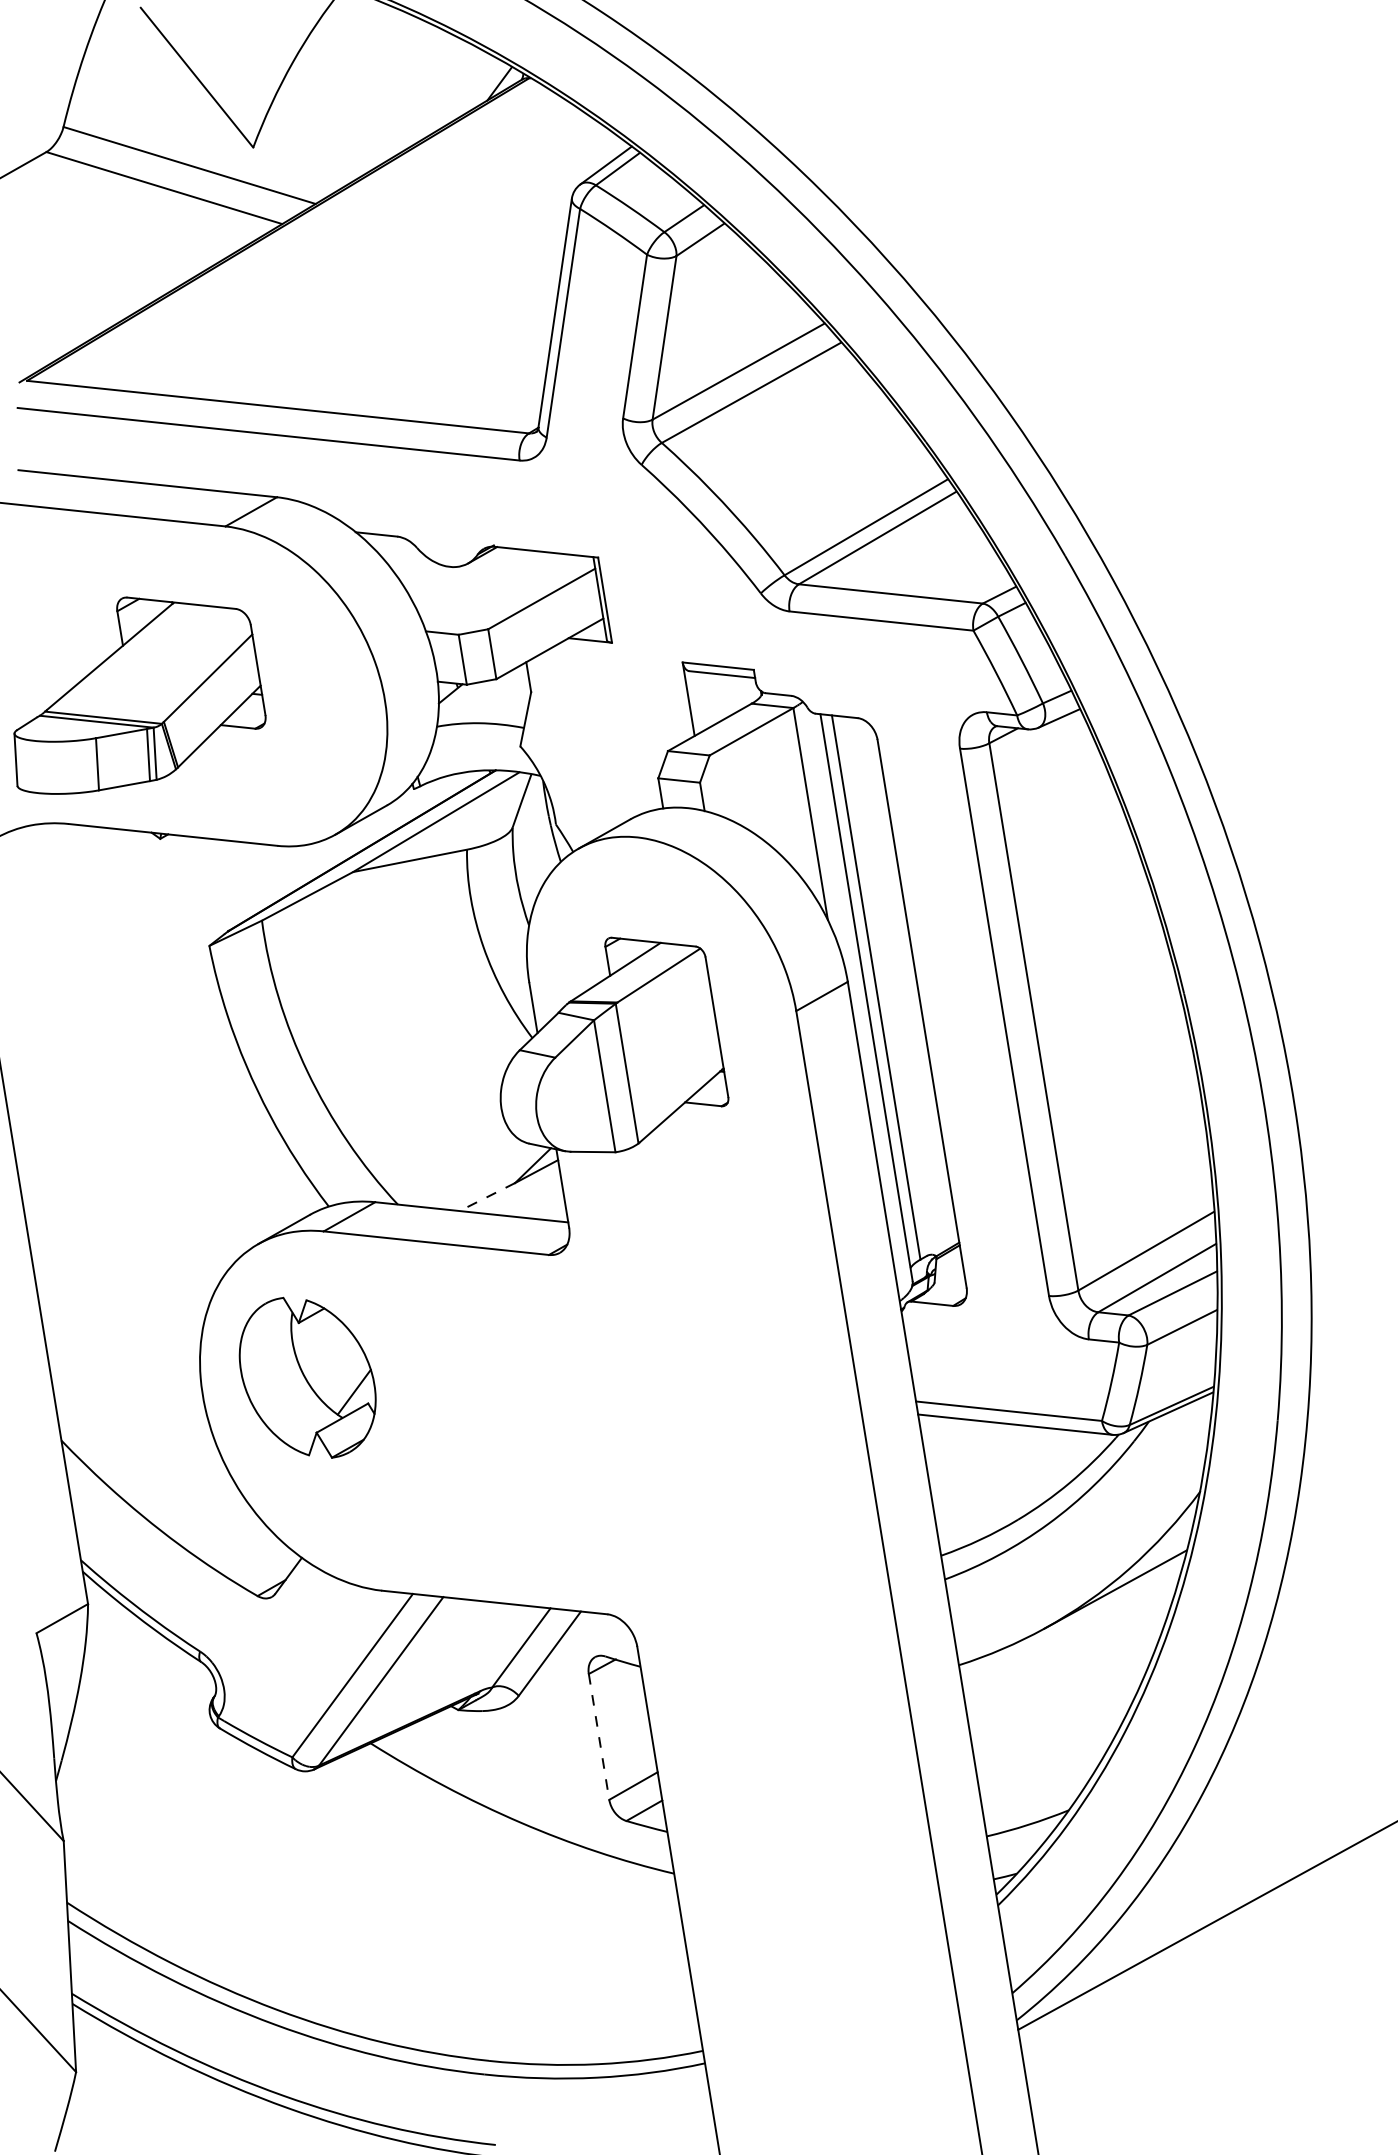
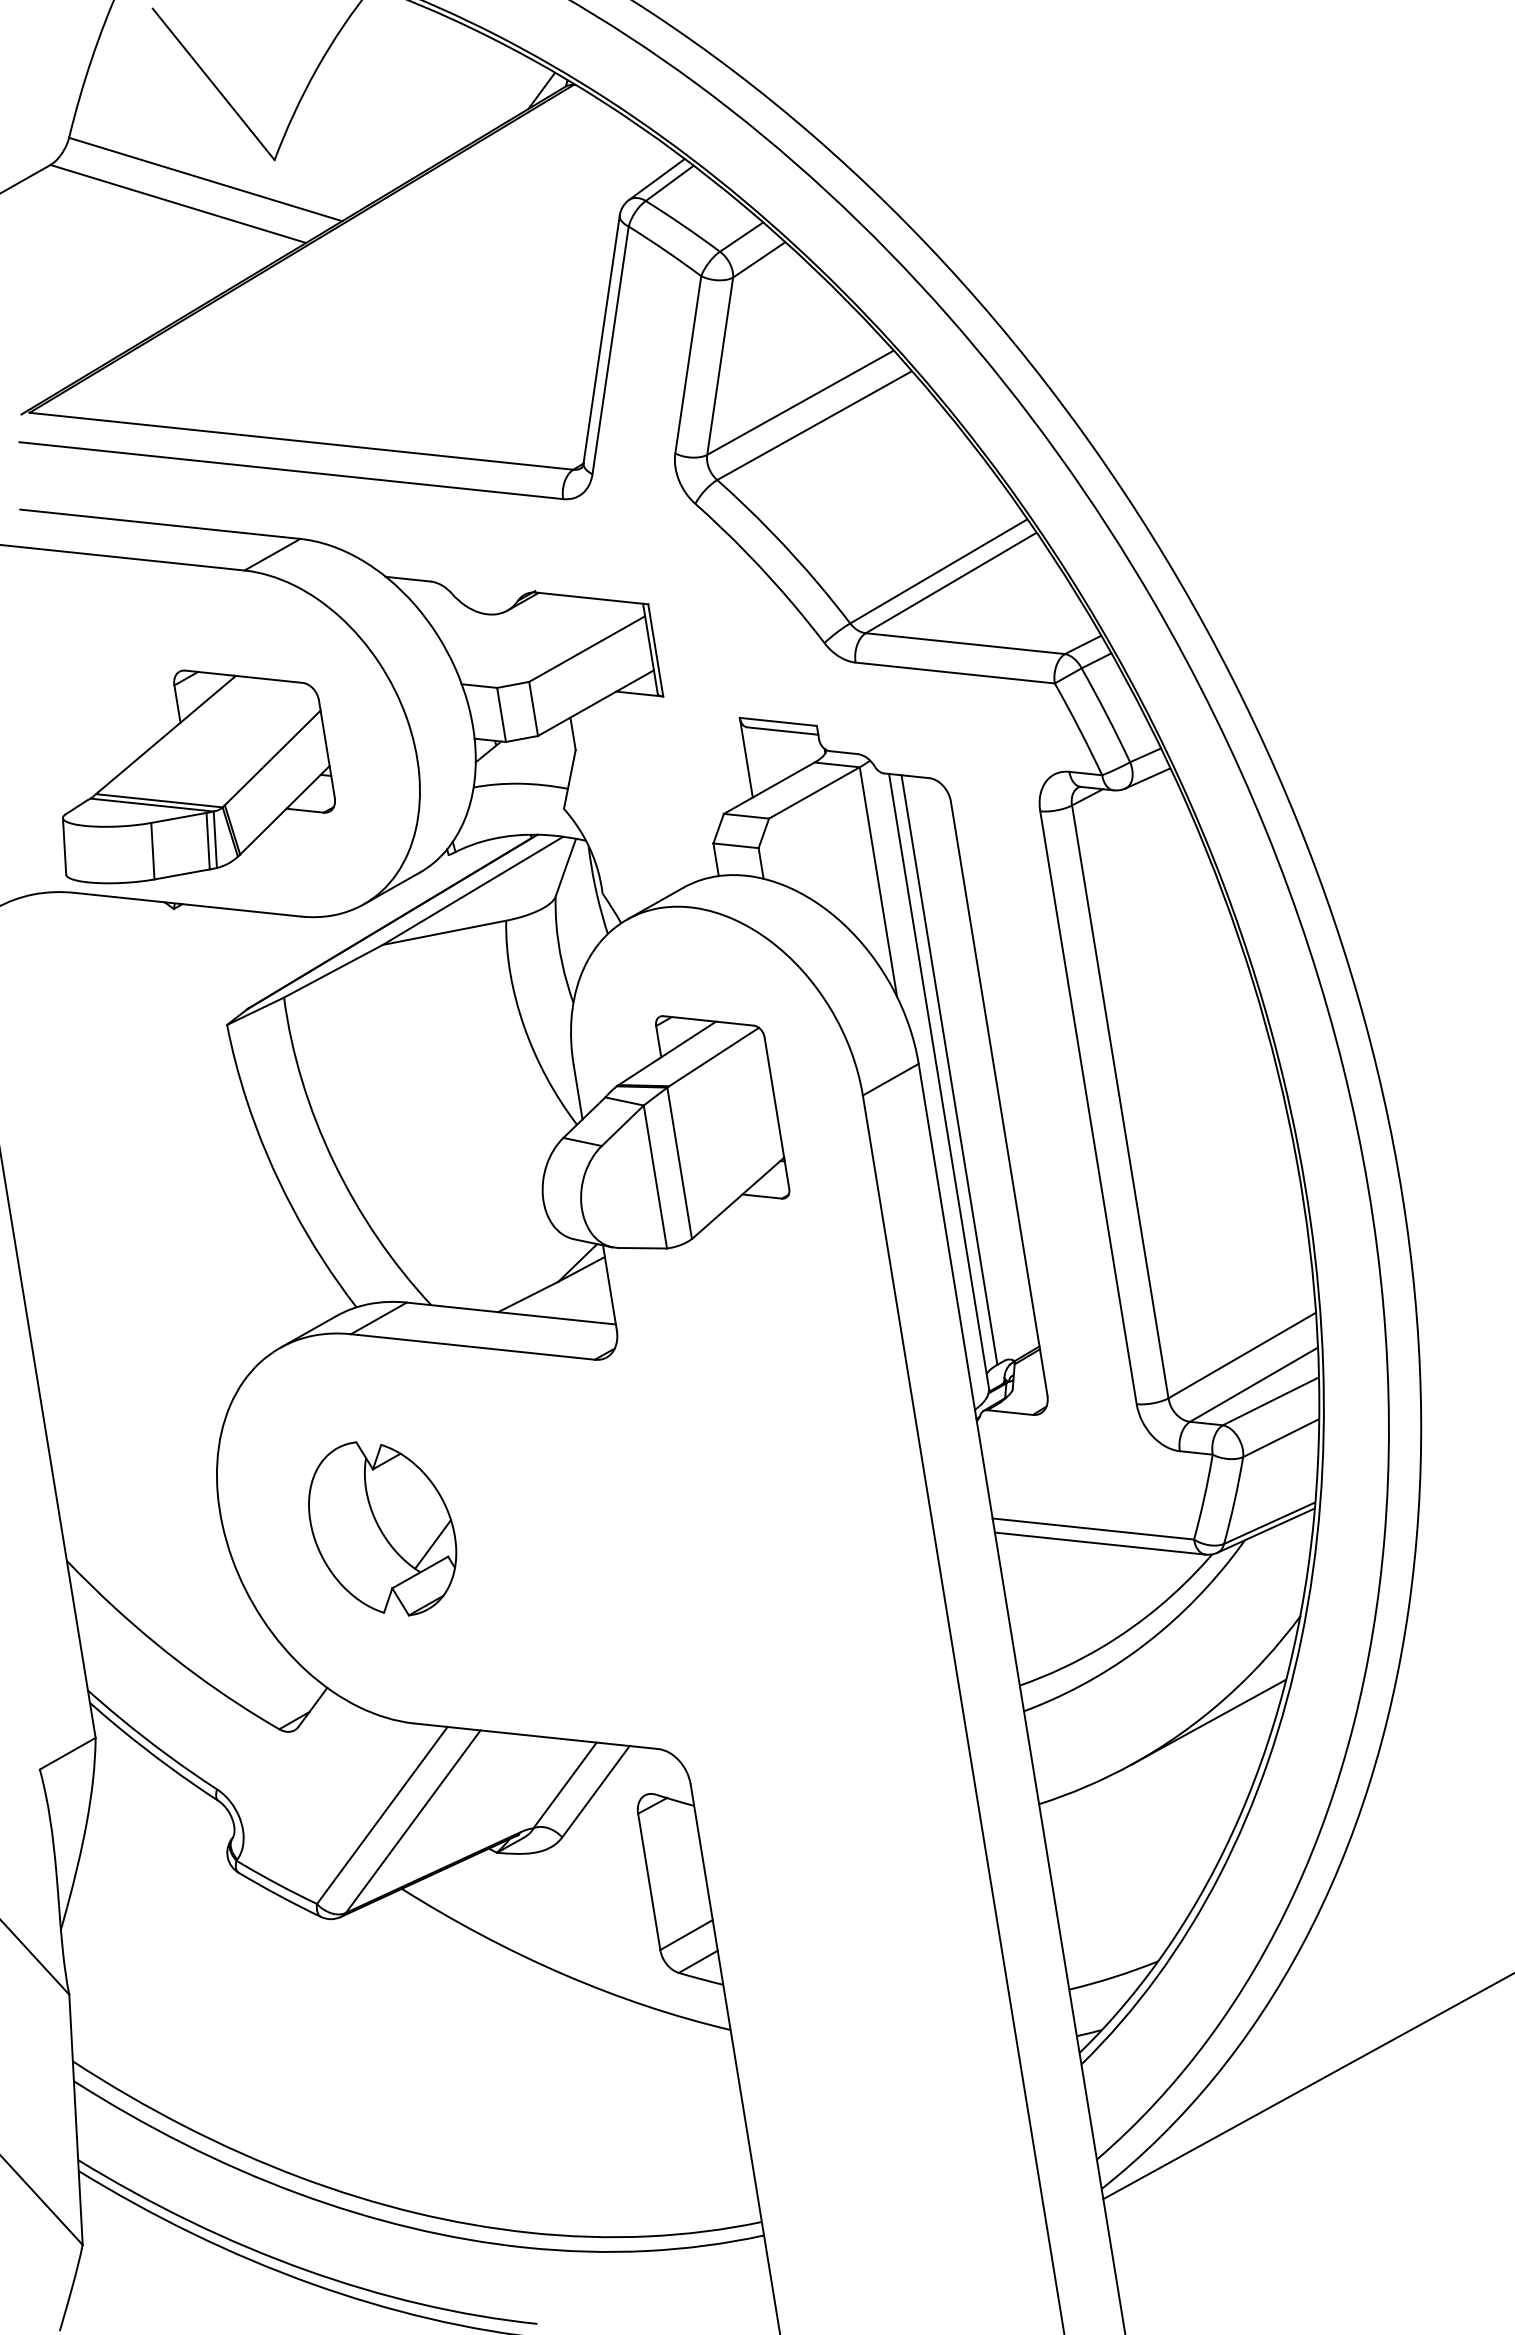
part: (139, 695) -> (198, 776), moved
line: (487, 1197) -> (528, 1297), dashed -> solid
part: (307, 1377) -> (382, 1528), moved
line: (599, 1737) -> (649, 1882), dashed -> solid

